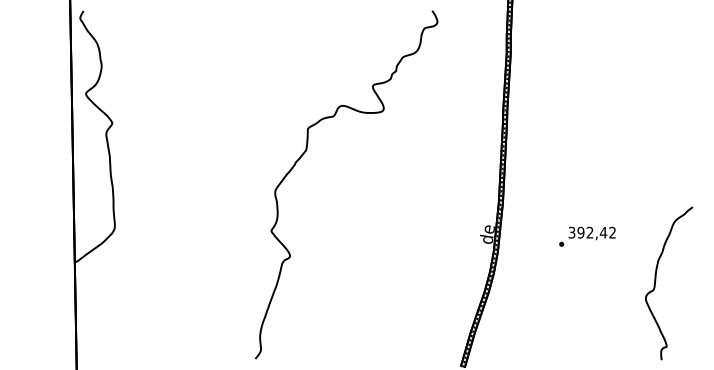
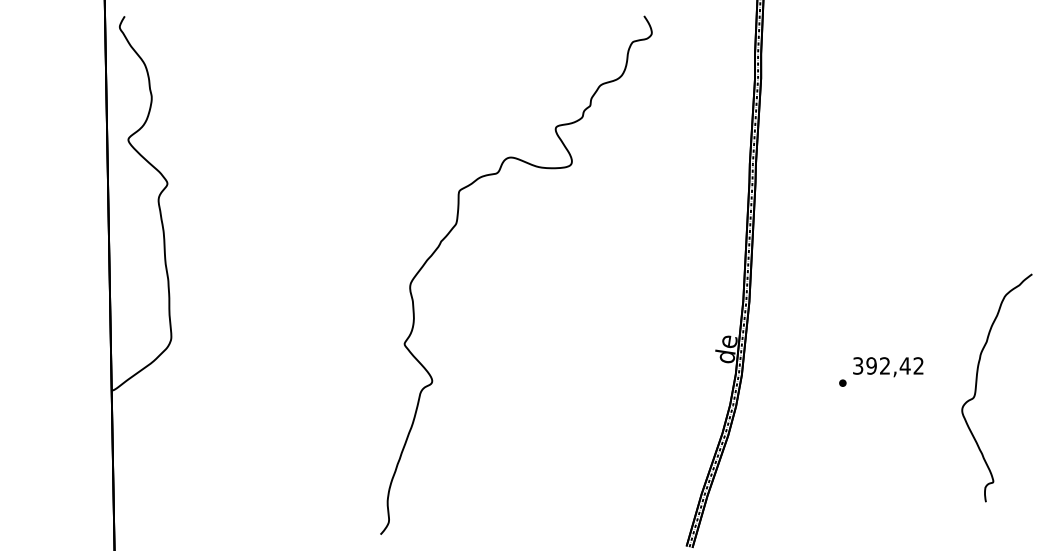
text: (587, 236) -> (881, 371), moved
curve: (656, 280) -> (978, 383), moved

